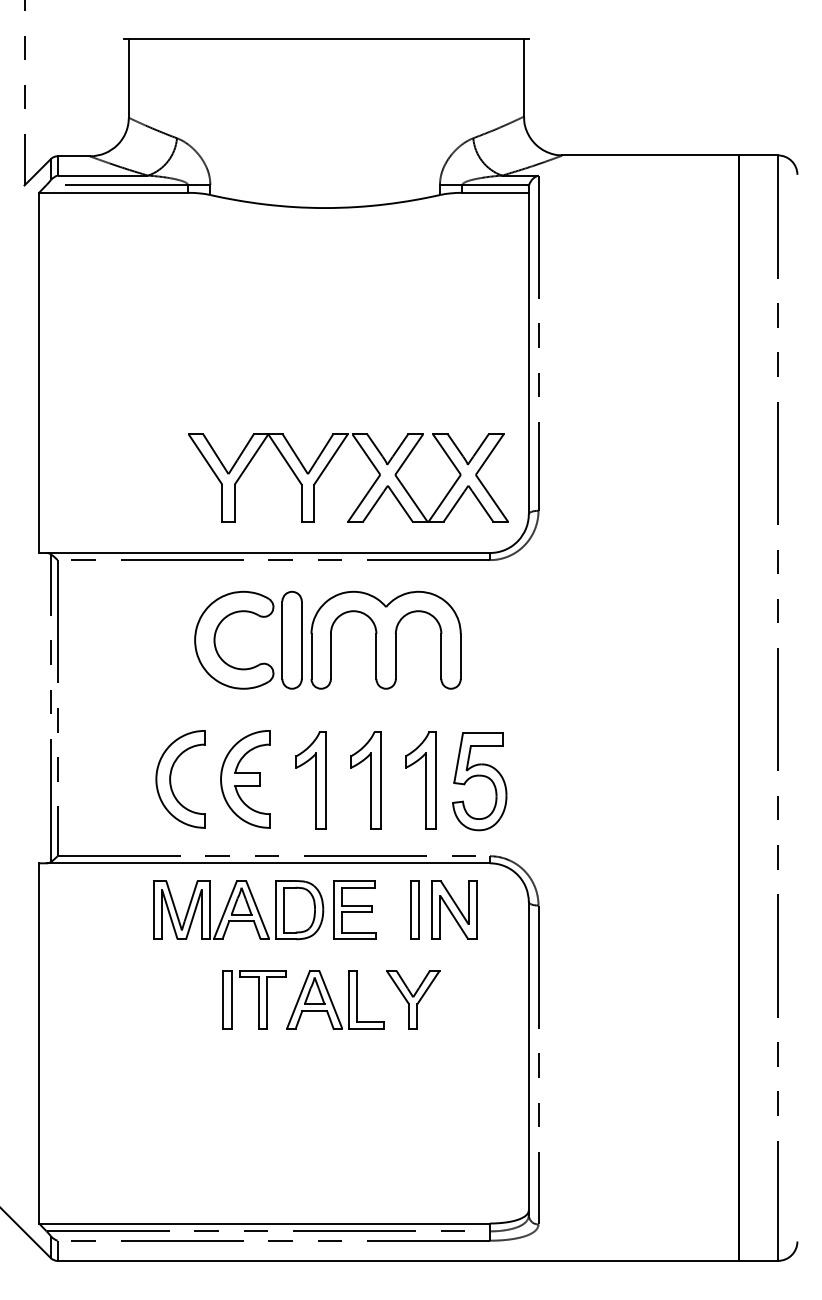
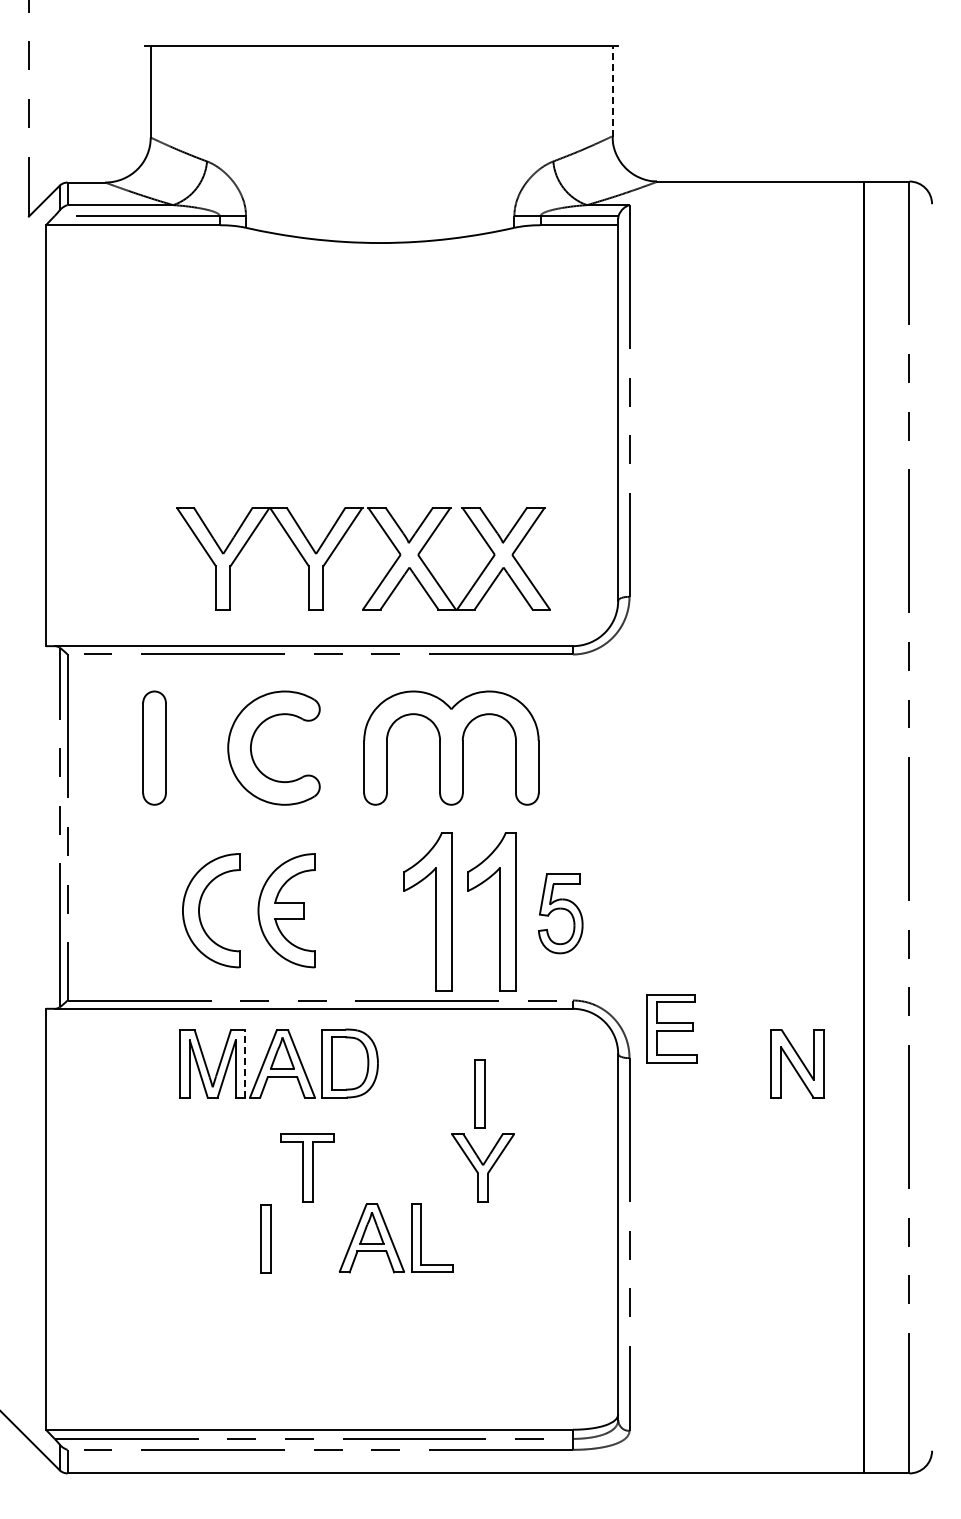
line: (523, 78) -> (612, 91), solid -> dashed
part: (368, 490) -> (386, 573), moved
part: (292, 639) -> (154, 747), moved
part: (310, 780) -> (363, 911), removed
part: (365, 780) -> (427, 911), size x1.4
part: (420, 780) -> (491, 911), size x1.4
part: (479, 781) -> (560, 913), size x0.7
line: (209, 910) -> (245, 1063), solid -> dashed
part: (354, 910) -> (671, 1028), moved
part: (414, 910) -> (479, 1093), moved
part: (454, 910) -> (797, 1063), moved
part: (227, 999) -> (265, 1238), moved
part: (334, 999) -> (395, 1238), moved

